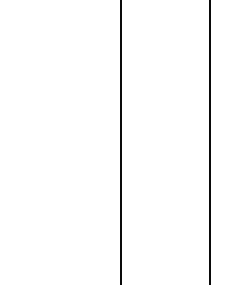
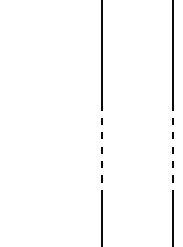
line: (121, 180) -> (102, 151), solid -> dashed
line: (210, 180) -> (173, 151), solid -> dashed

